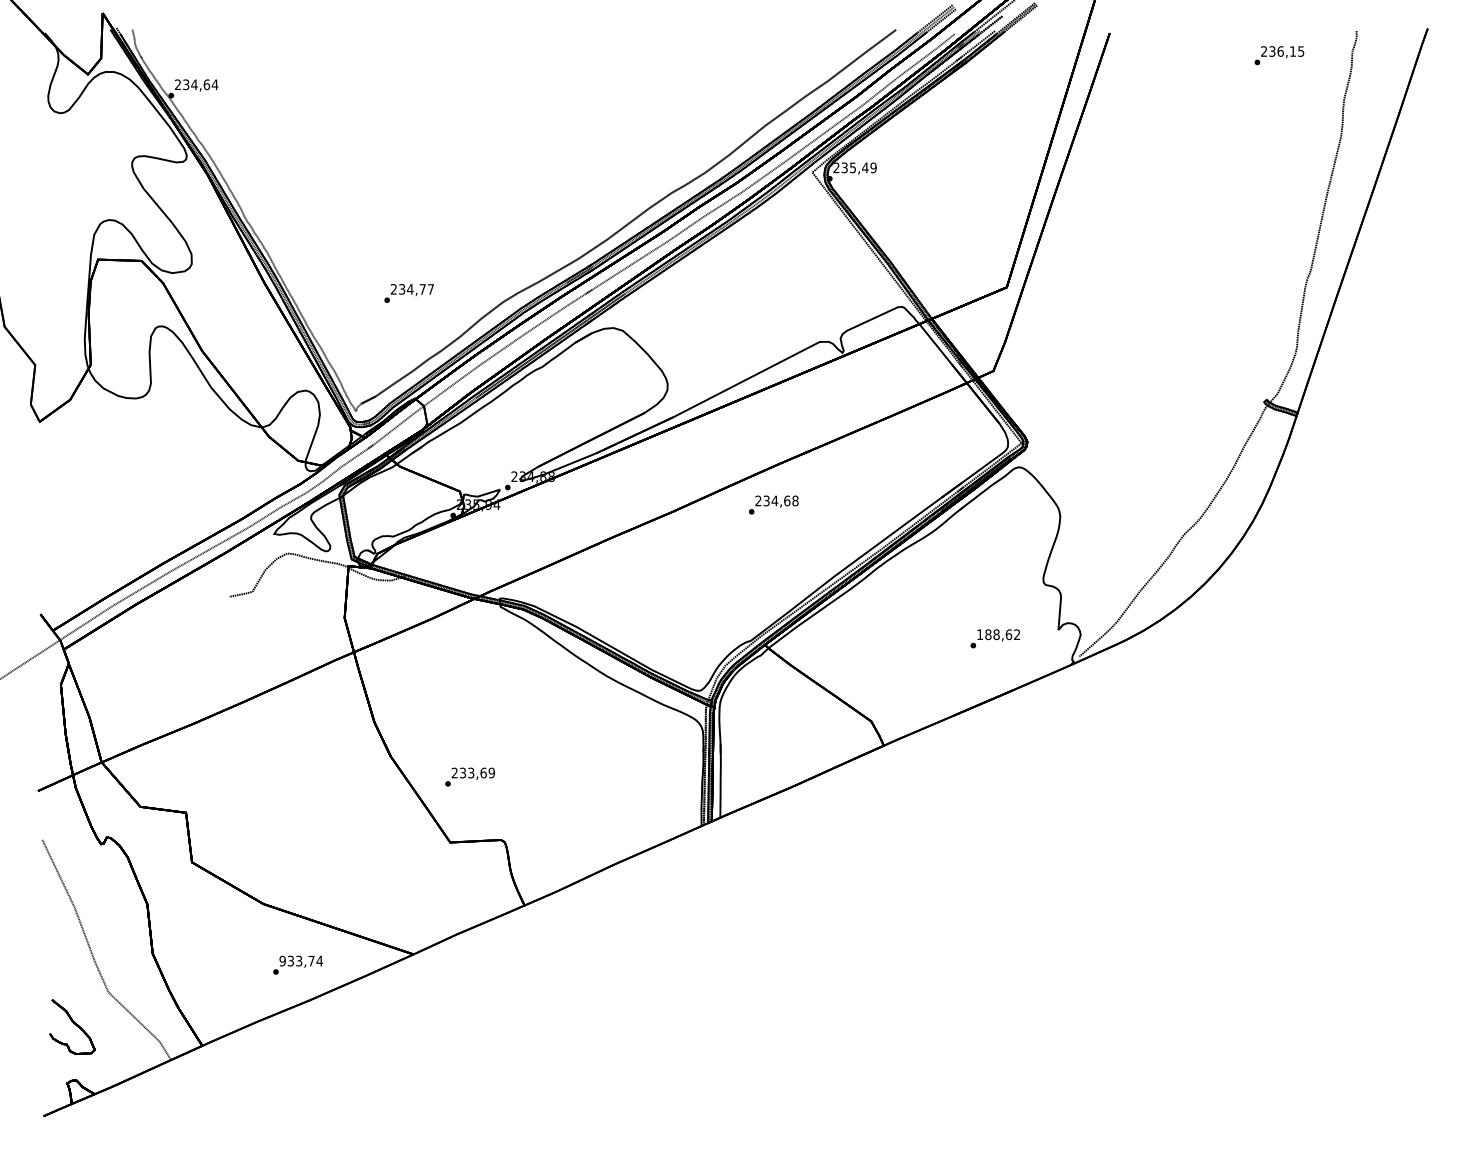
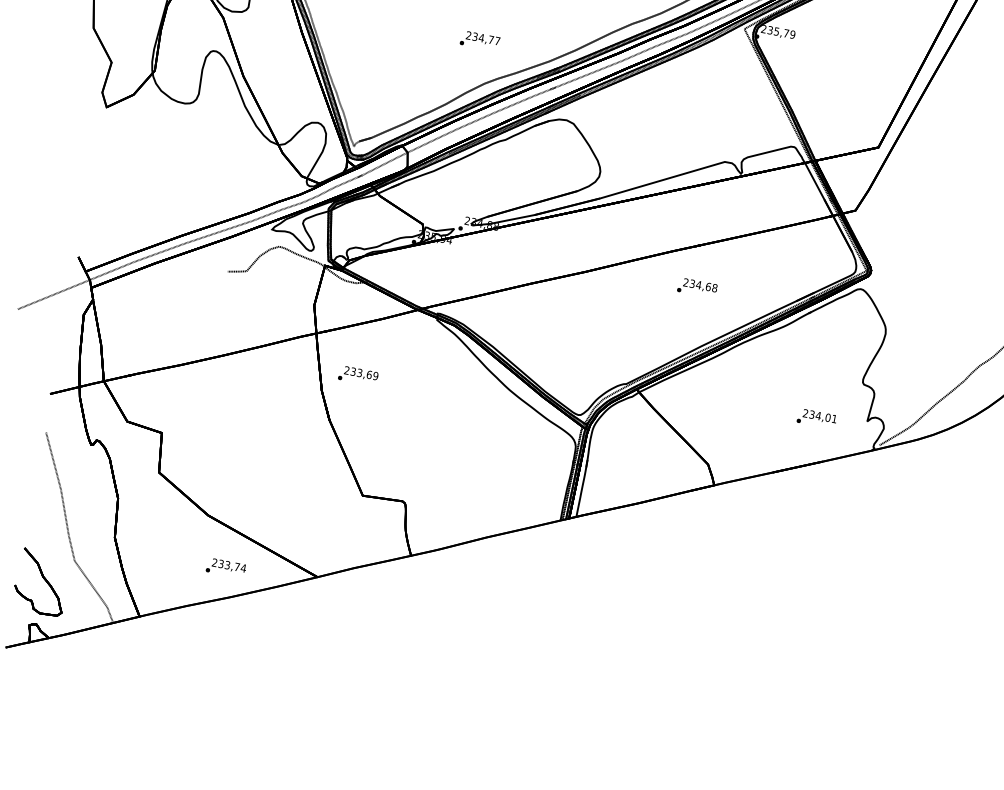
text: (865, 167) -> (786, 33), 235,49 -> 235,79
text: (408, 293) -> (479, 40), moved
text: (773, 504) -> (697, 287), moved
text: (998, 634) -> (820, 416), 188,62 -> 234,01
text: (469, 776) -> (357, 375), moved
text: (282, 960) -> (214, 562), 933,74 -> 233,74
part: (72, 1026) -> (41, 582), size x1.43

